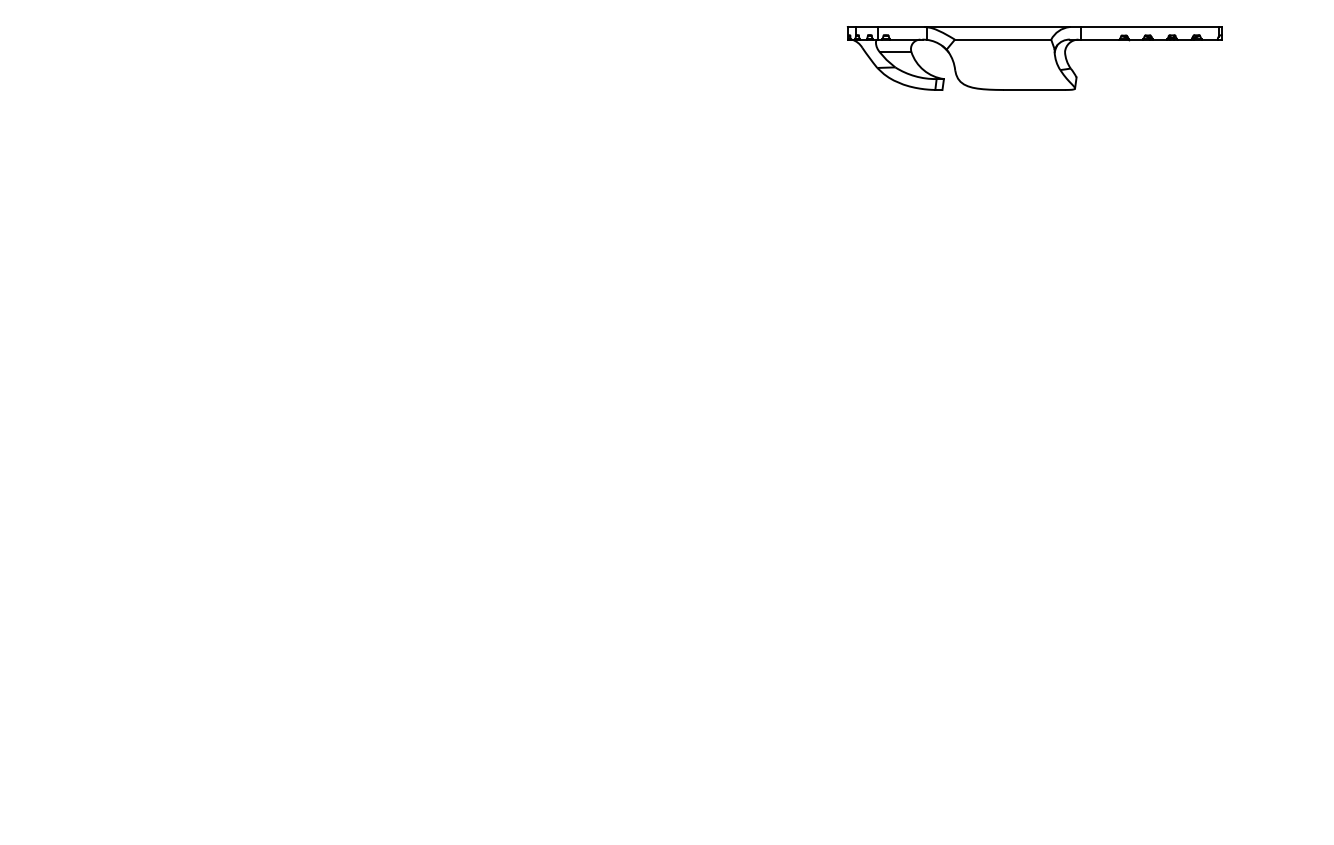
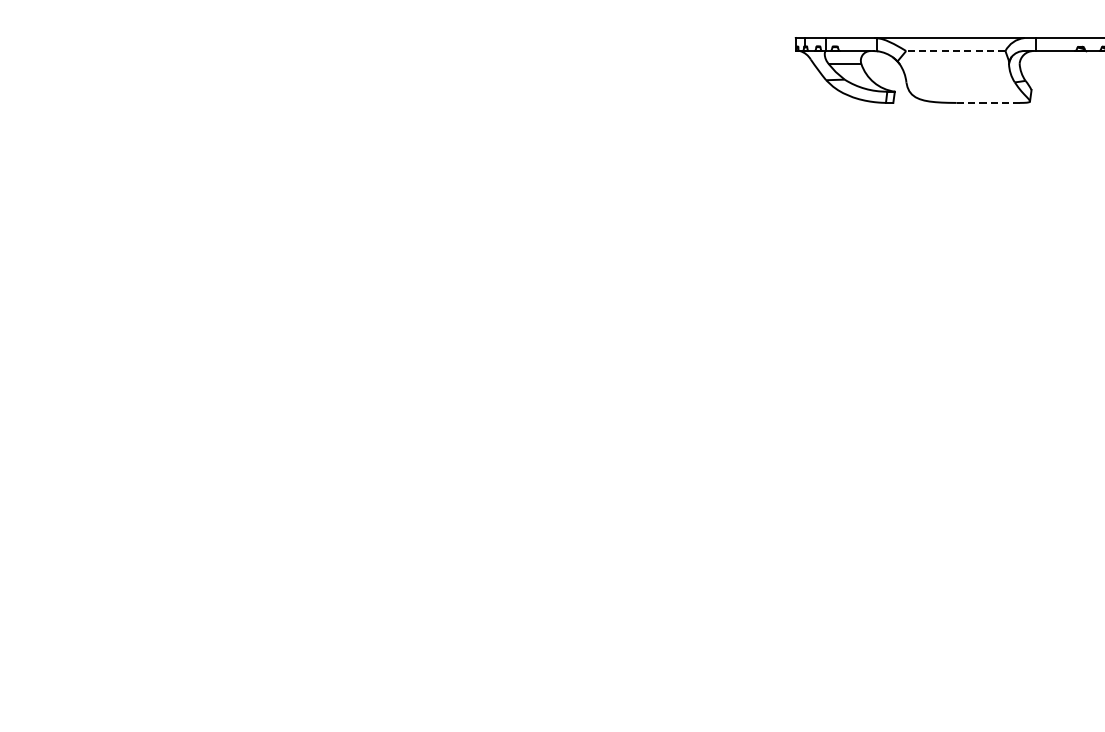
line: (1002, 39) -> (955, 50), solid -> dashed
line: (1034, 90) -> (988, 103), solid -> dashed

